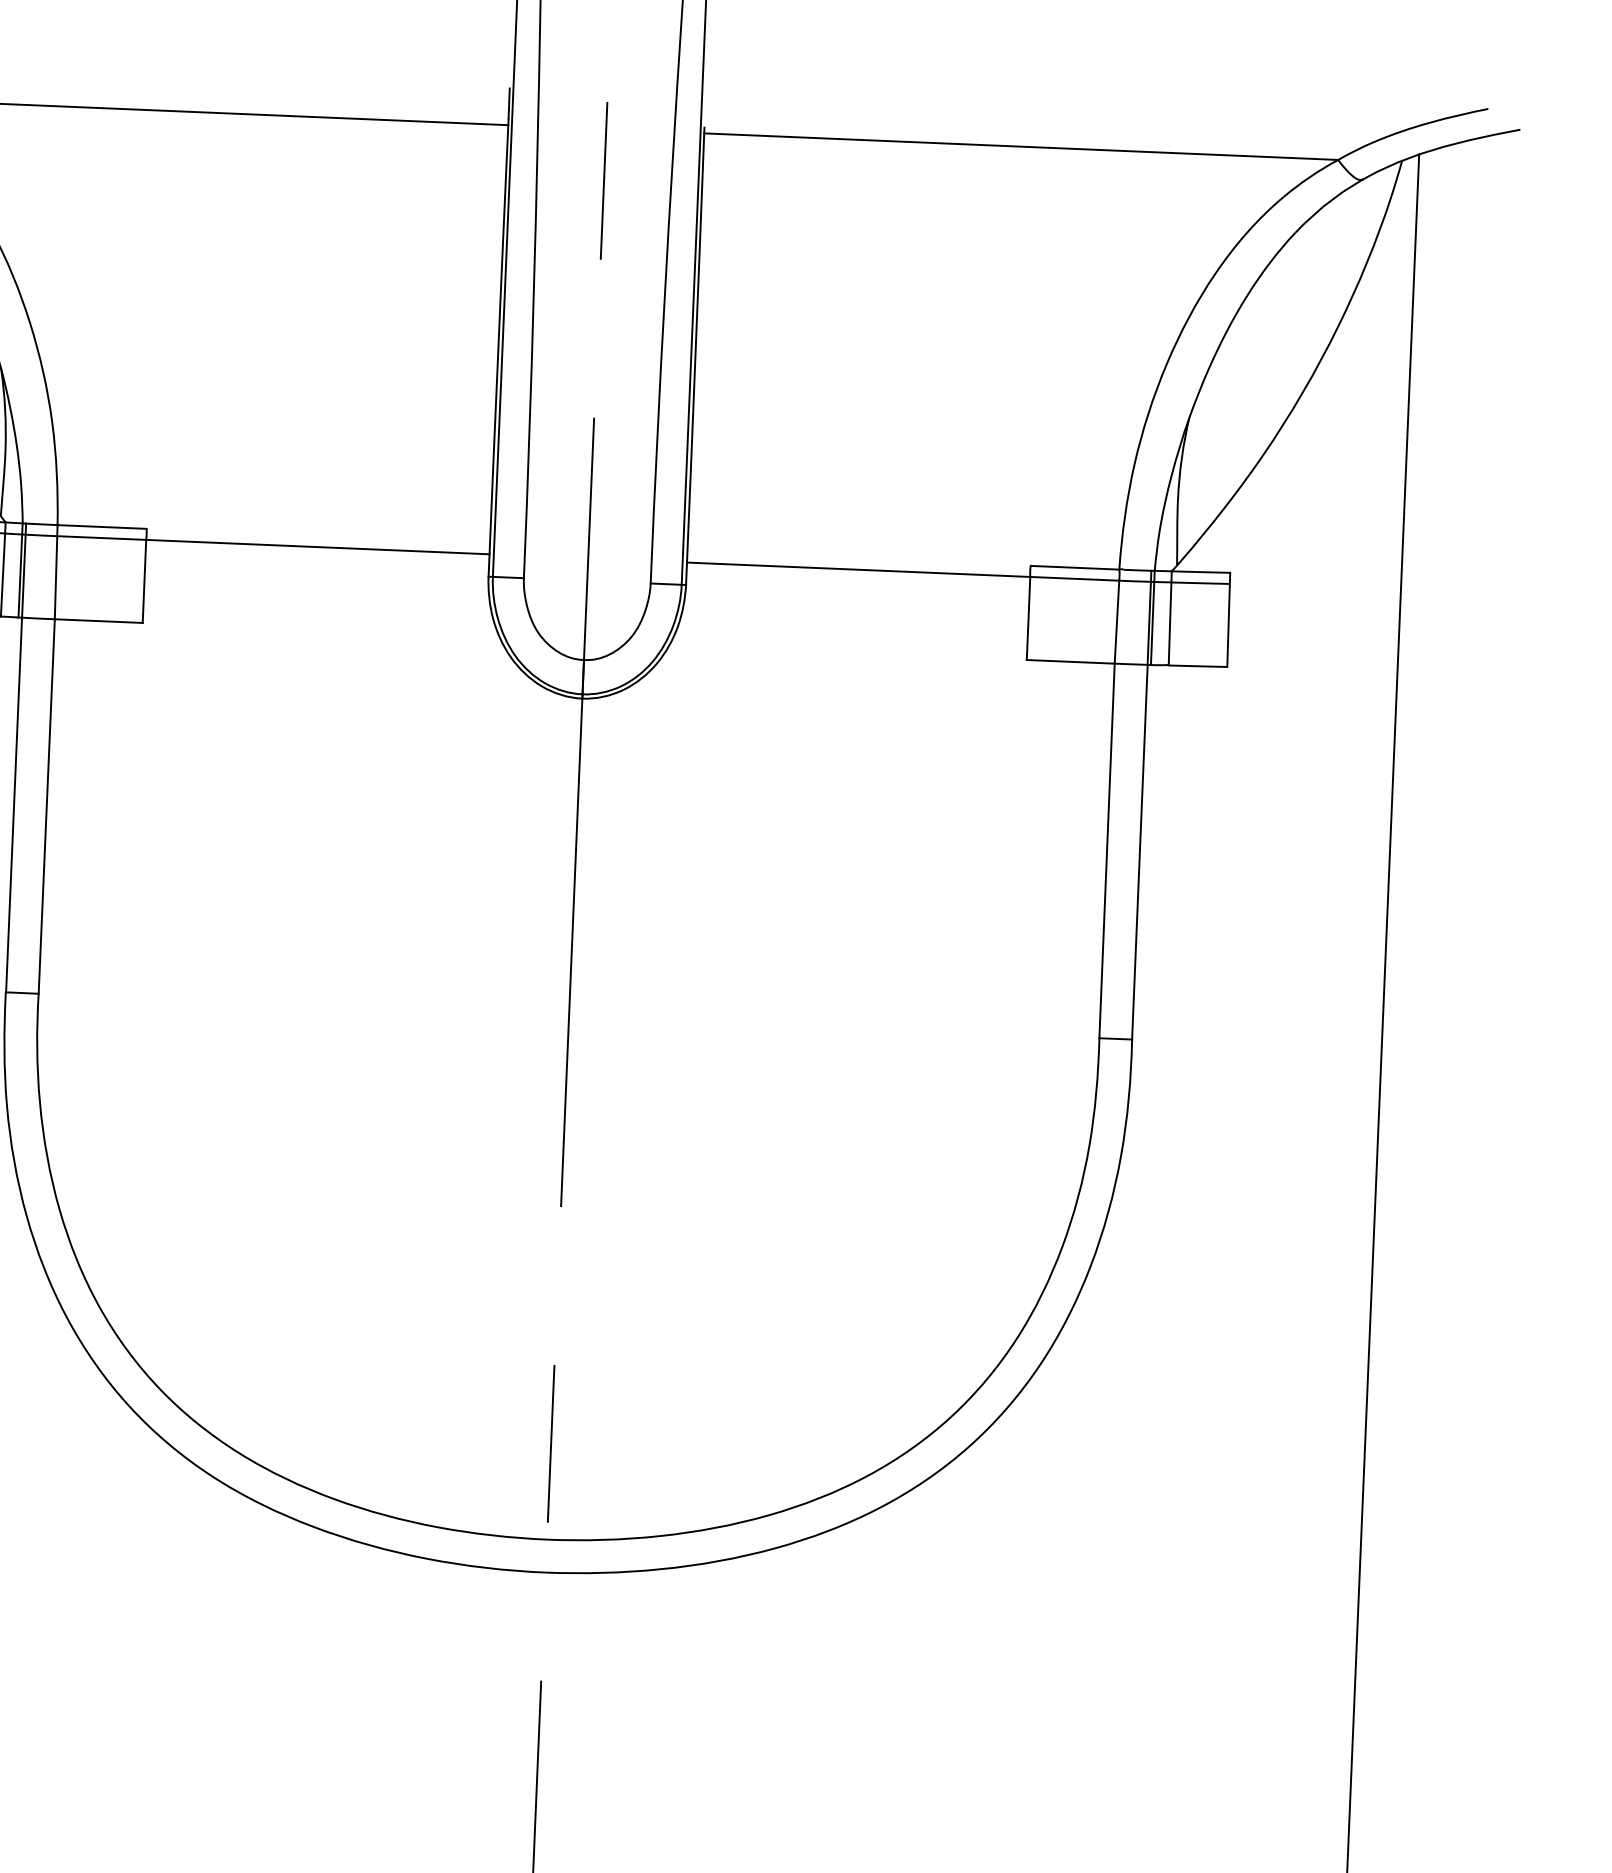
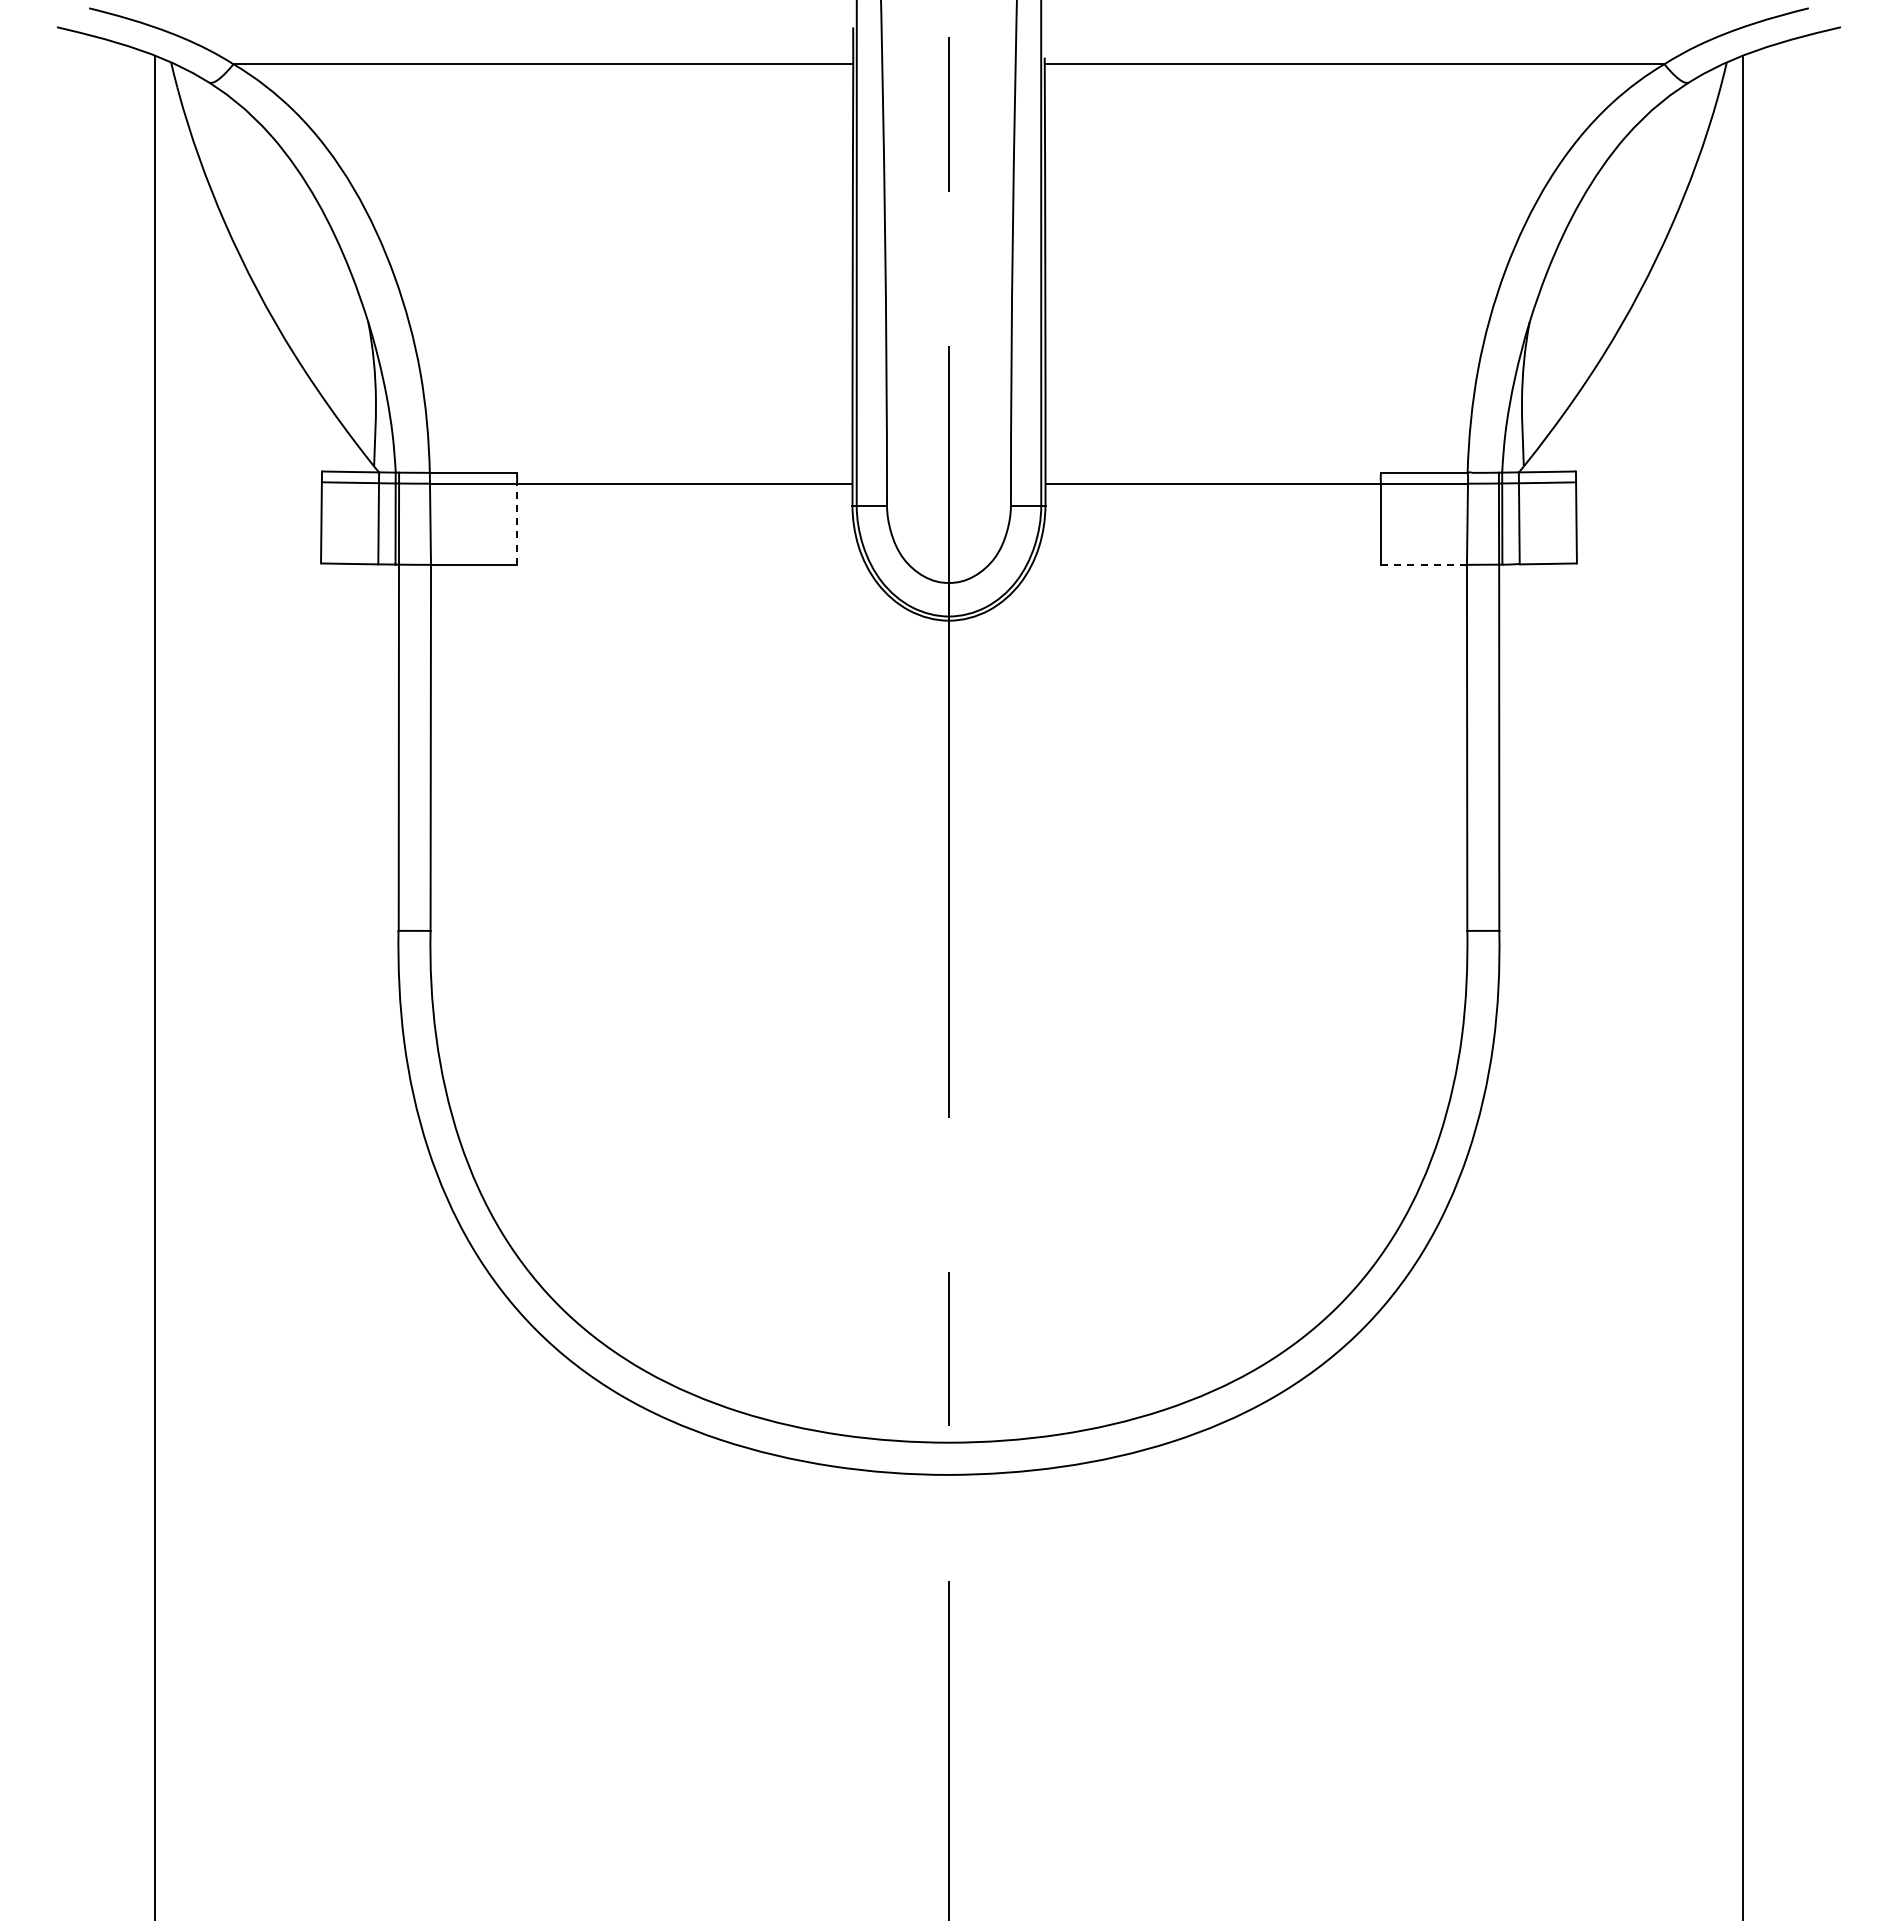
line: (144, 581) -> (516, 524), solid -> dashed
line: (1071, 661) -> (1424, 564), solid -> dashed

